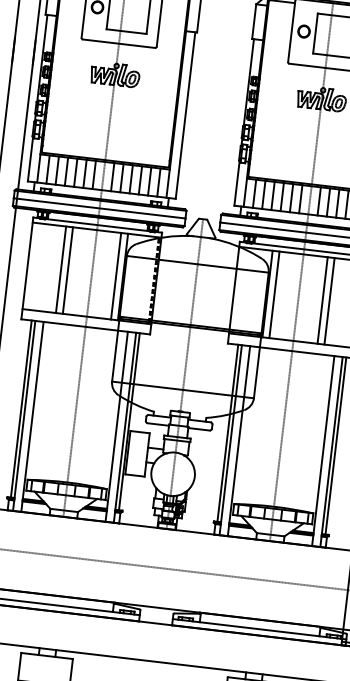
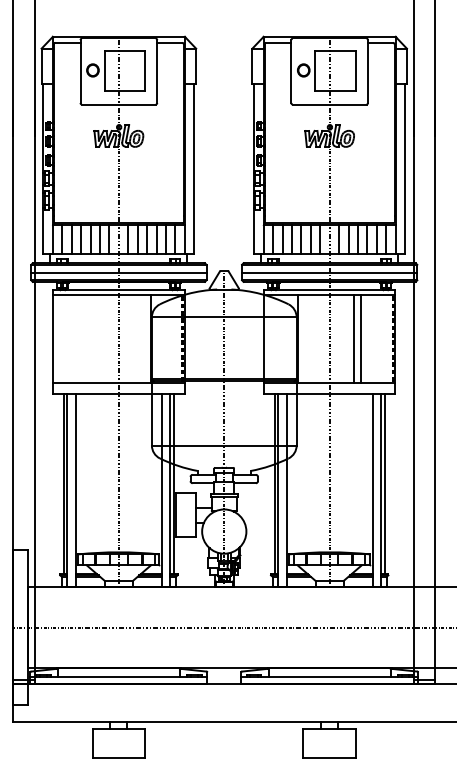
line: (61, 269) -> (87, 338), removed
line: (68, 270) -> (94, 338), removed
line: (116, 275) -> (143, 338), removed
line: (274, 294) -> (305, 338), removed

